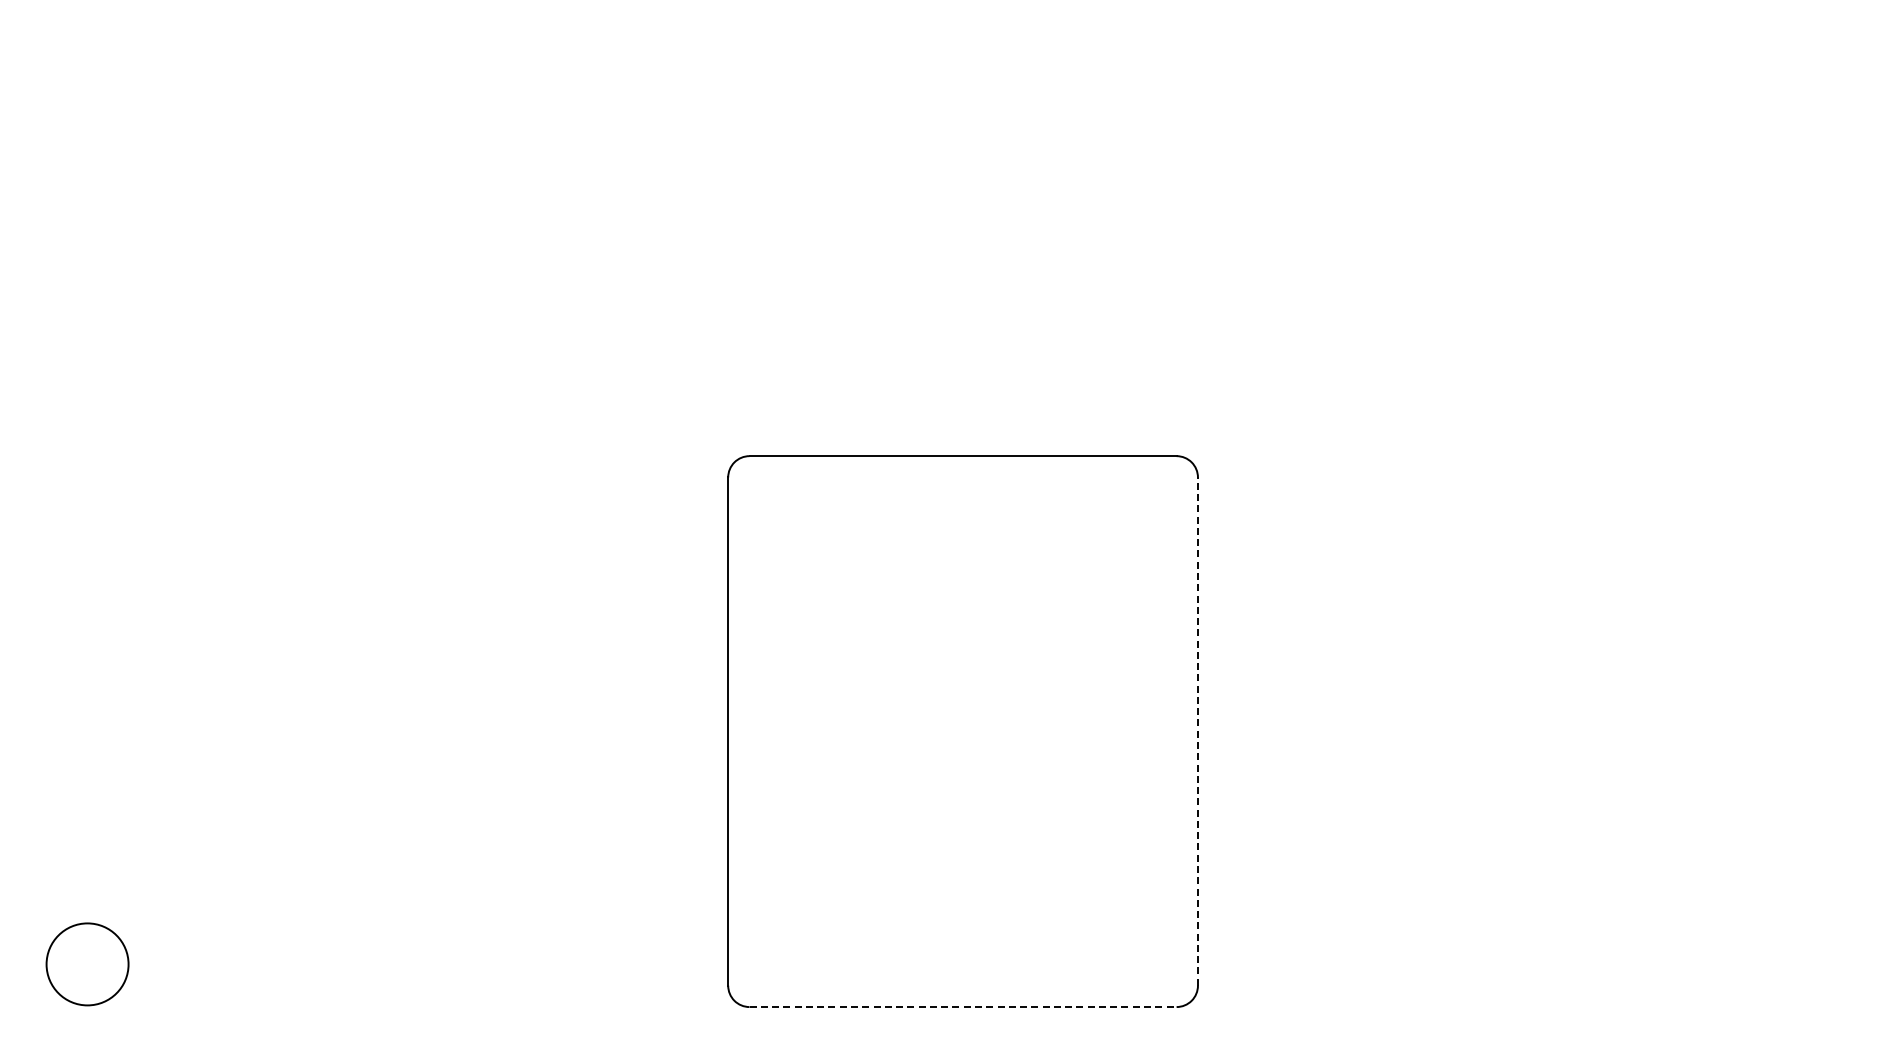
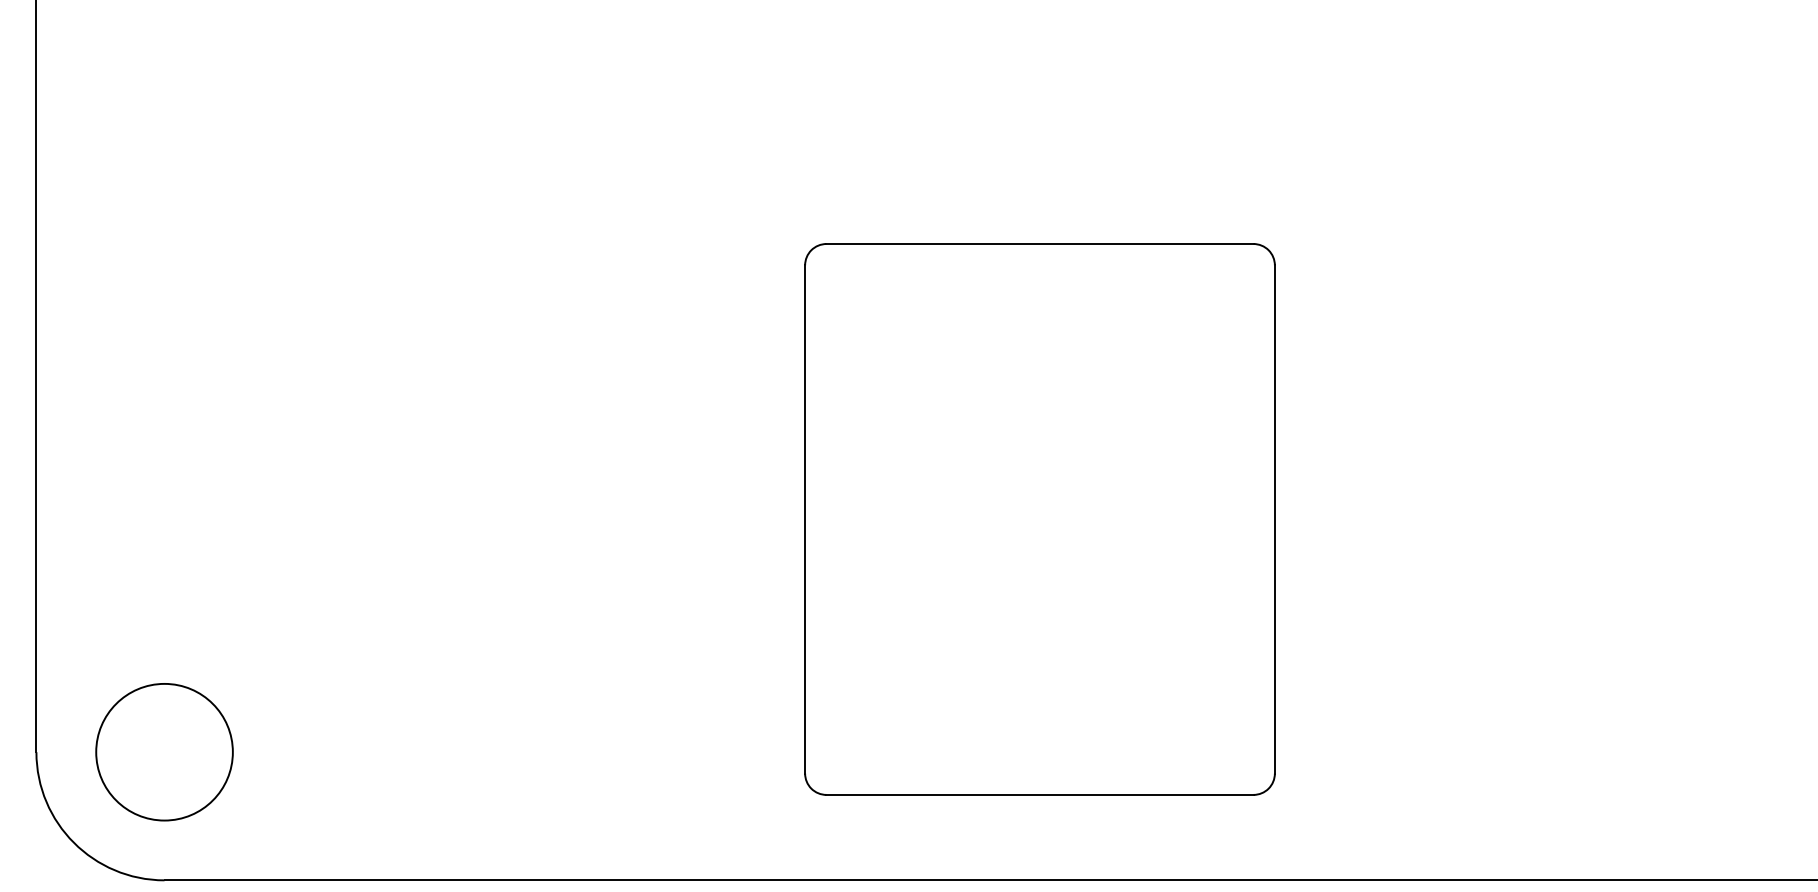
line: (1197, 731) -> (1274, 519), dashed -> solid
circle: (87, 964) -> (164, 752), size x1.67
line: (963, 1007) -> (1040, 795), dashed -> solid

